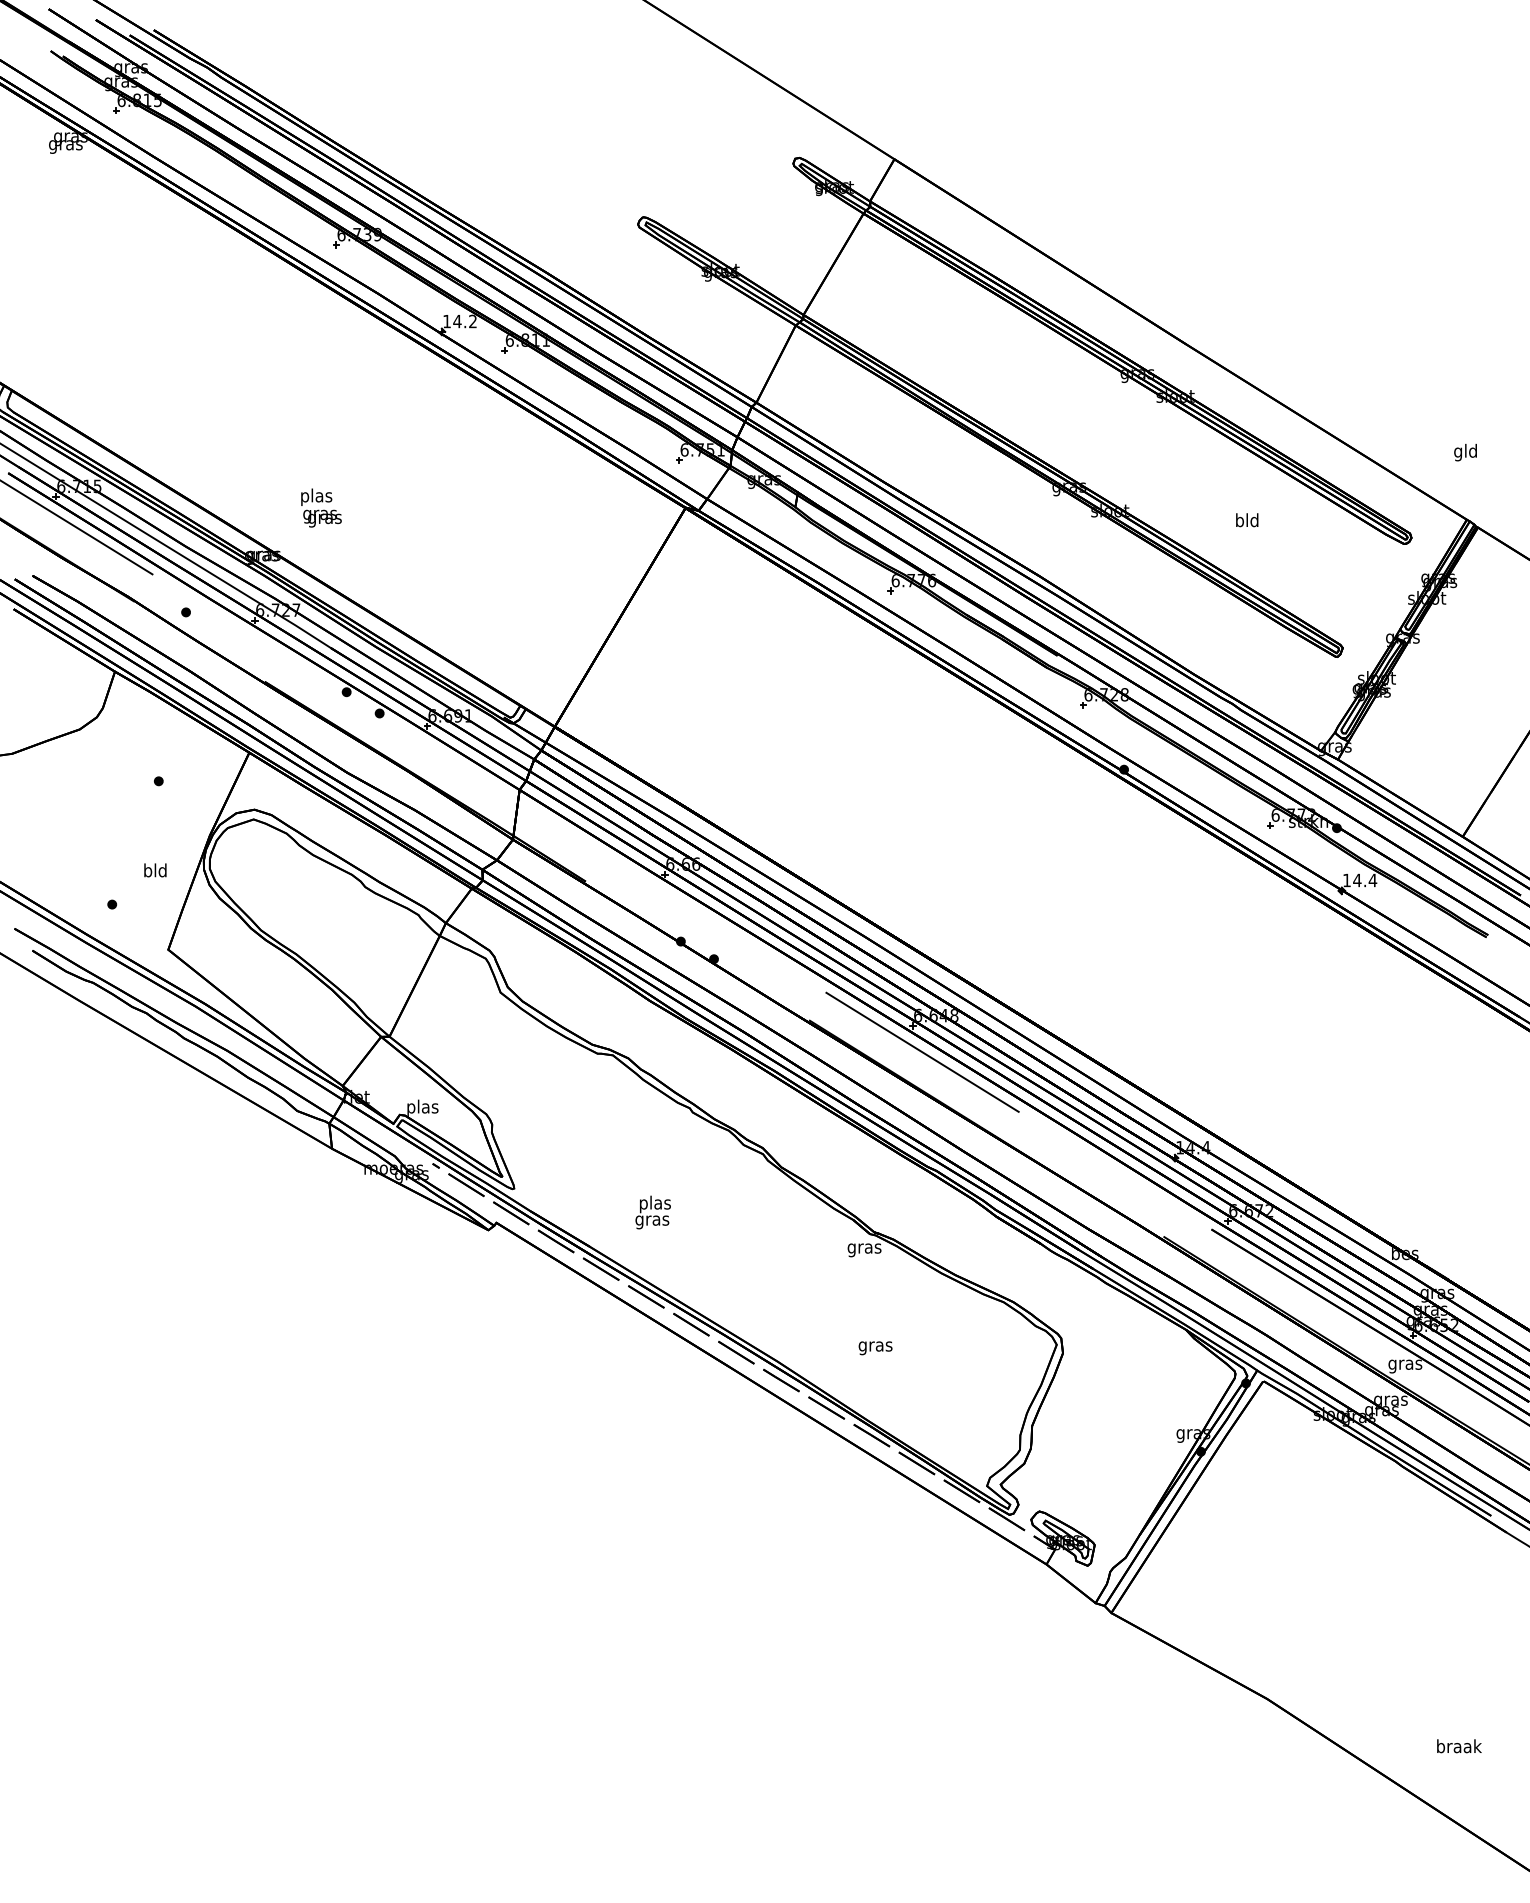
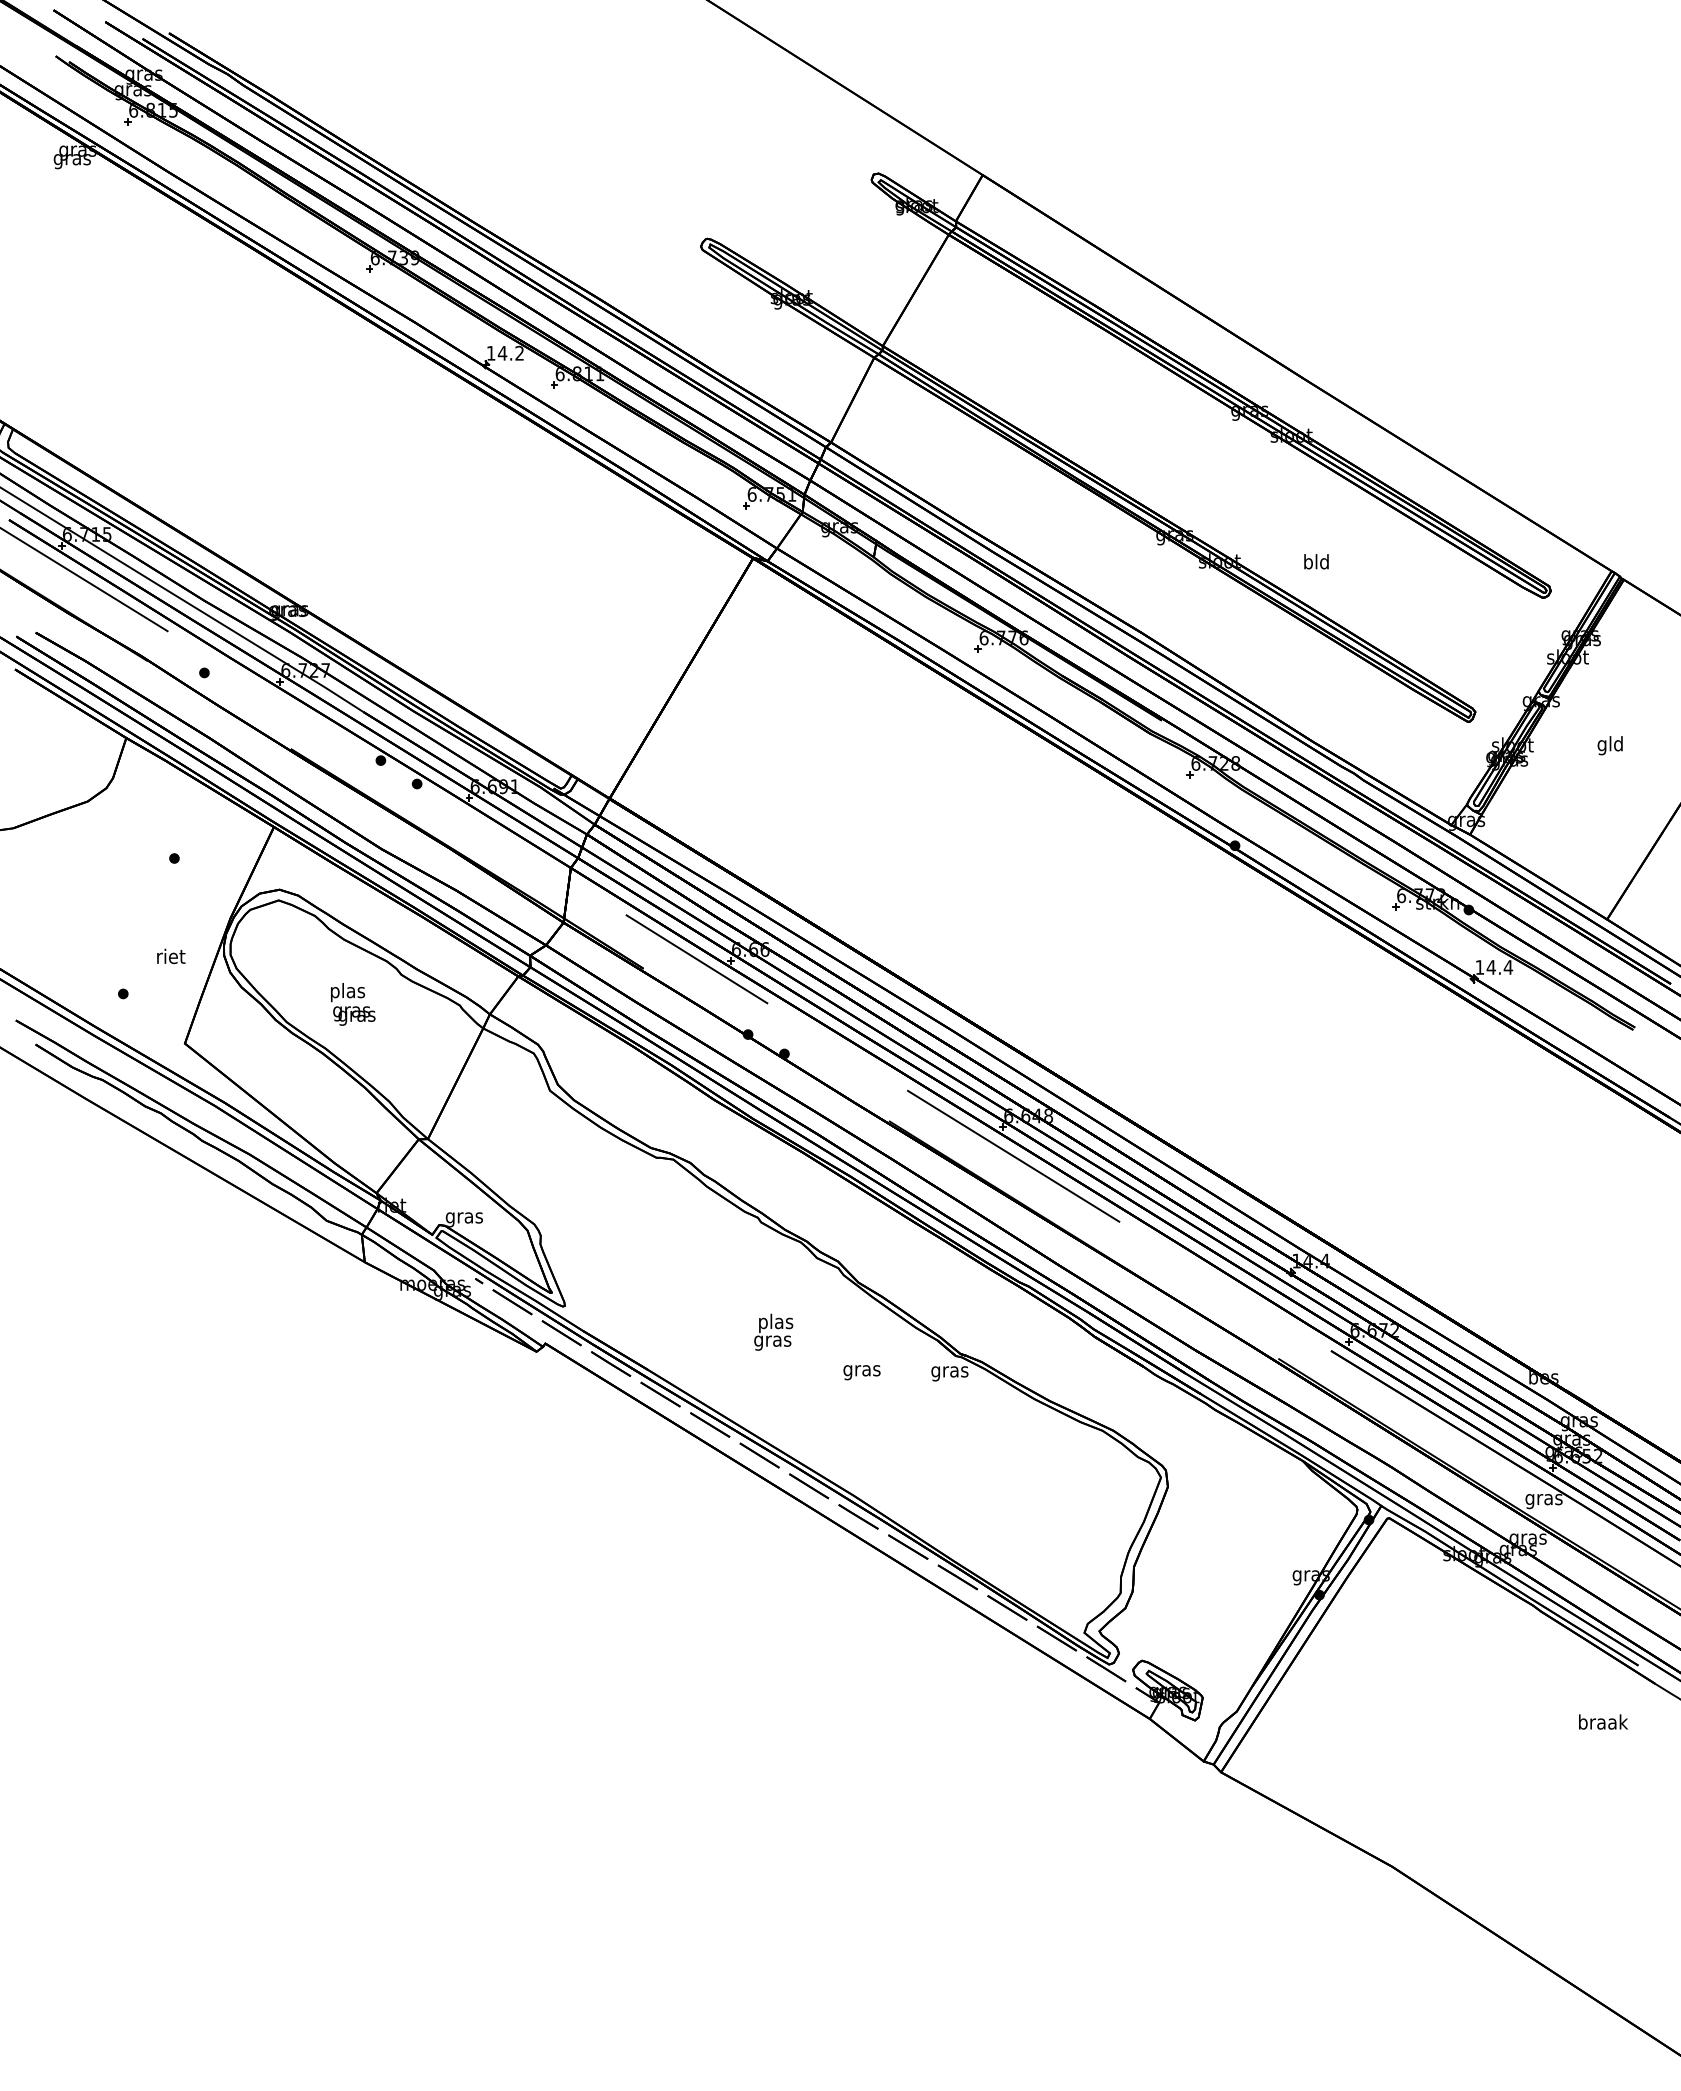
text: (1465, 452) -> (1610, 745), moved
text: (321, 507) -> (353, 1003), moved
text: (1247, 520) -> (1316, 562), moved
text: (155, 870) -> (170, 956), bld -> riet
line: (634, 873) -> (697, 959), added
text: (422, 1107) -> (464, 1216), plas -> gras
text: (652, 1212) -> (772, 1332), moved
text: (875, 1348) -> (861, 1372), moved
text: (1459, 1746) -> (1603, 1722), moved

